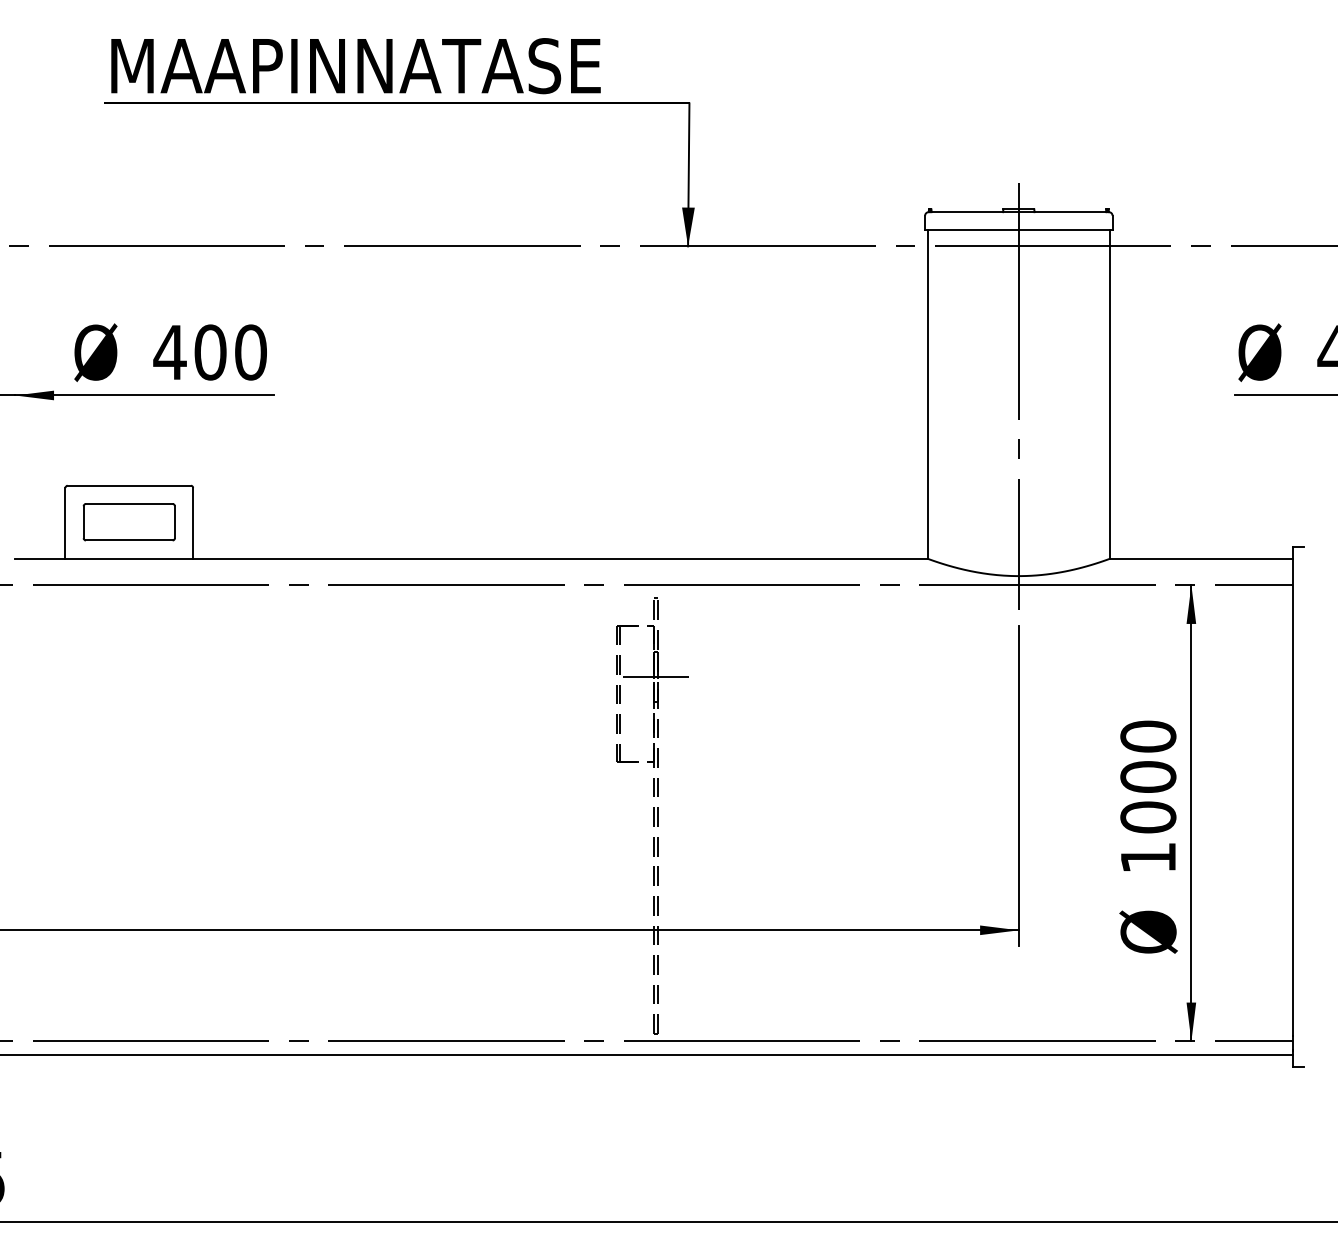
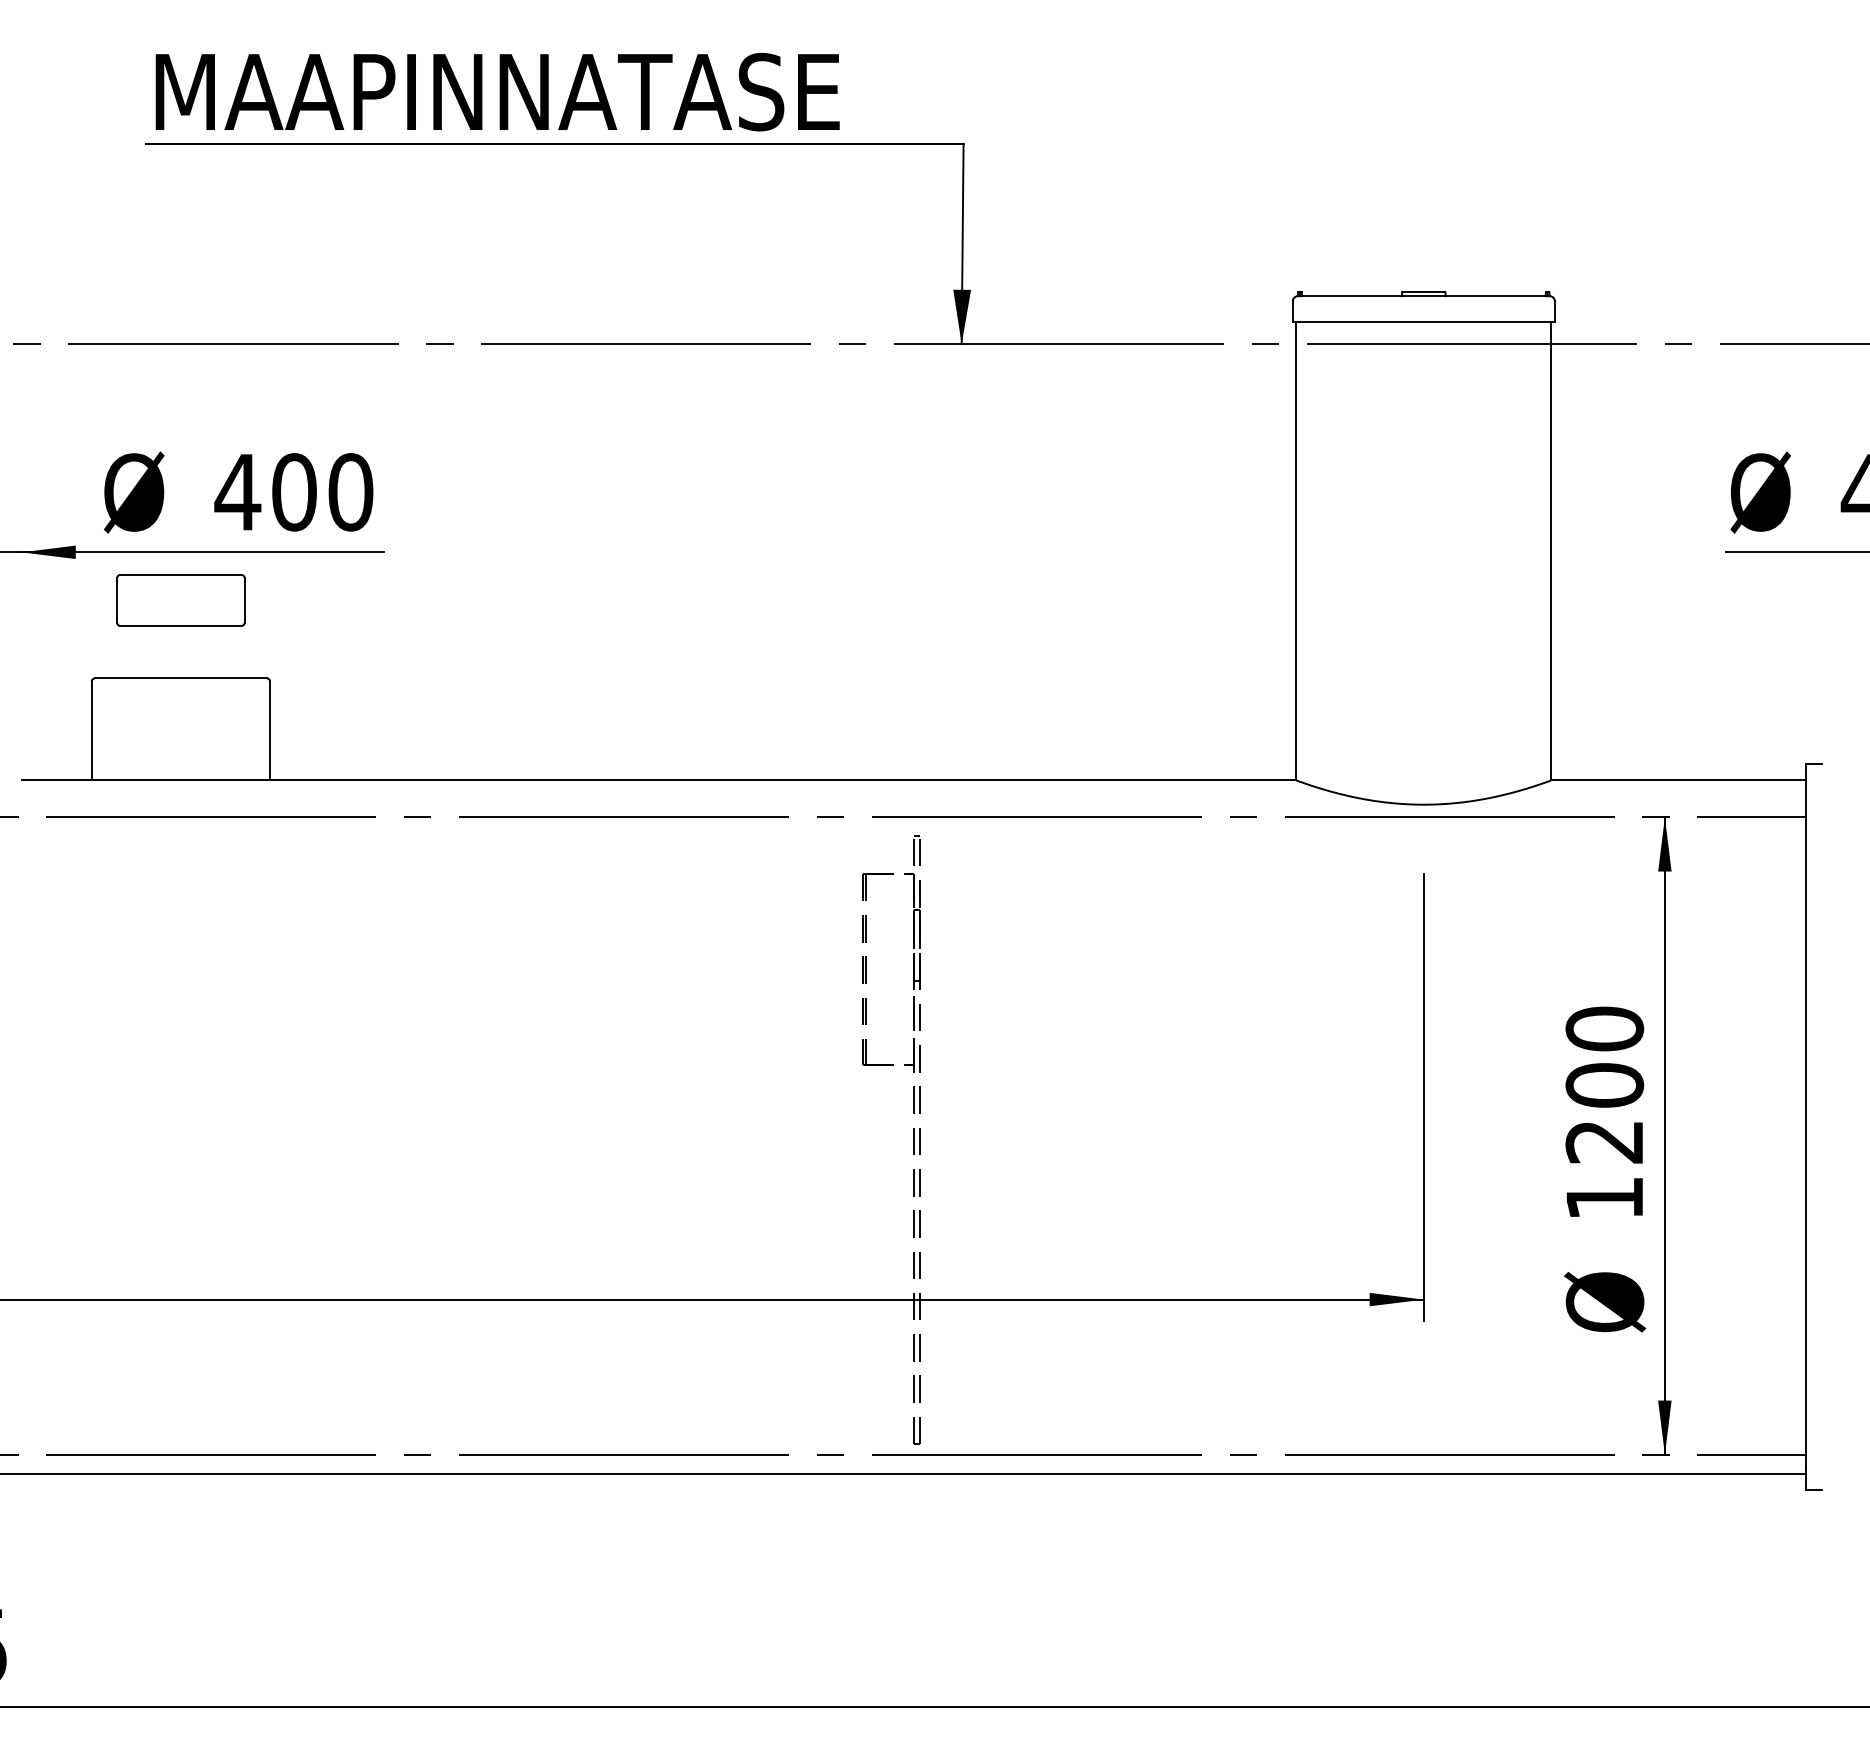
line: (1018, 397) -> (1423, 554), removed
part: (129, 522) -> (180, 600), moved
line: (655, 676) -> (916, 945), removed
text: (1148, 817) -> (1604, 1141), 1000 -> 1200

